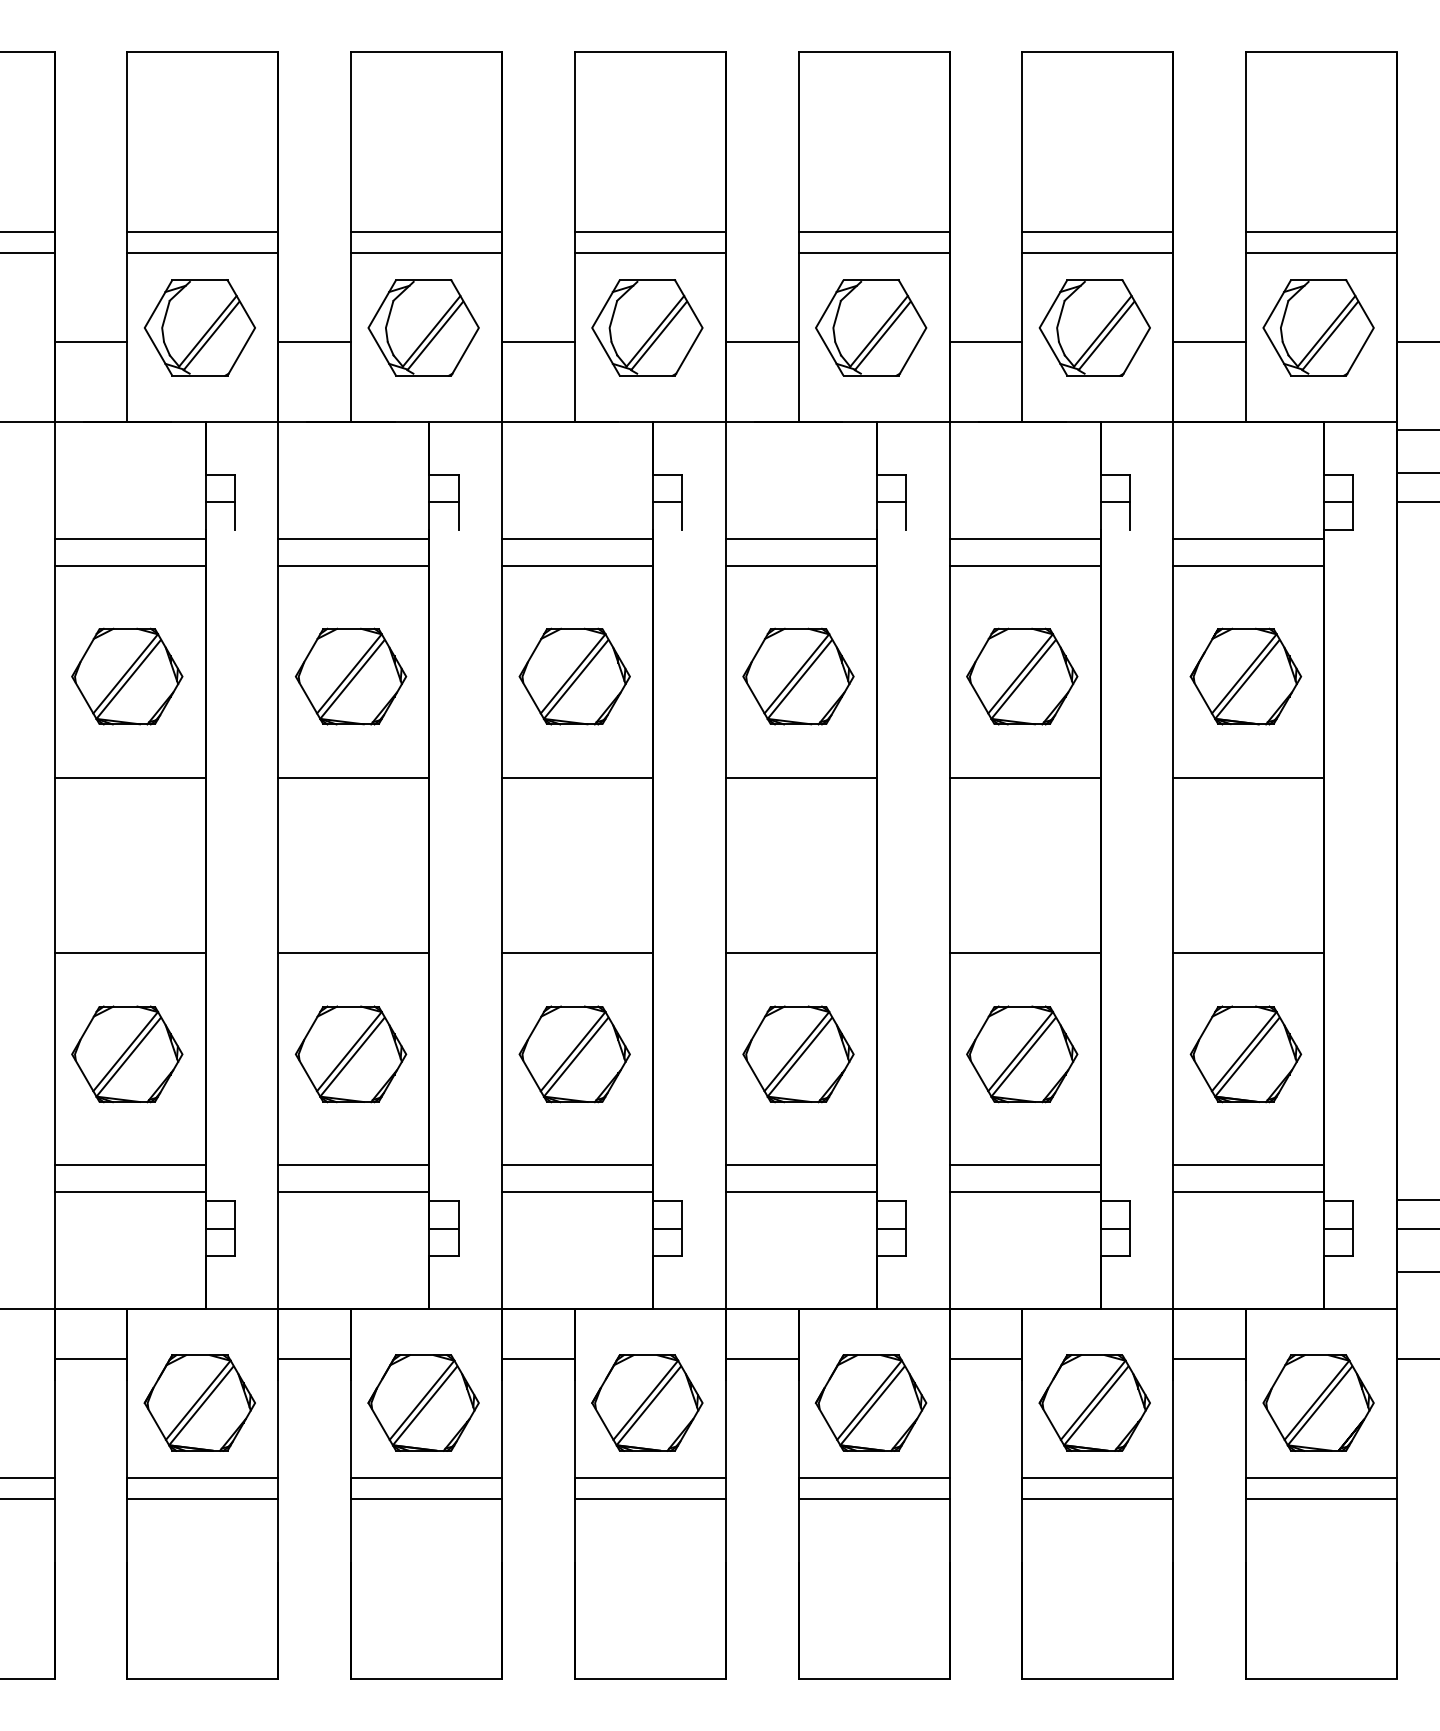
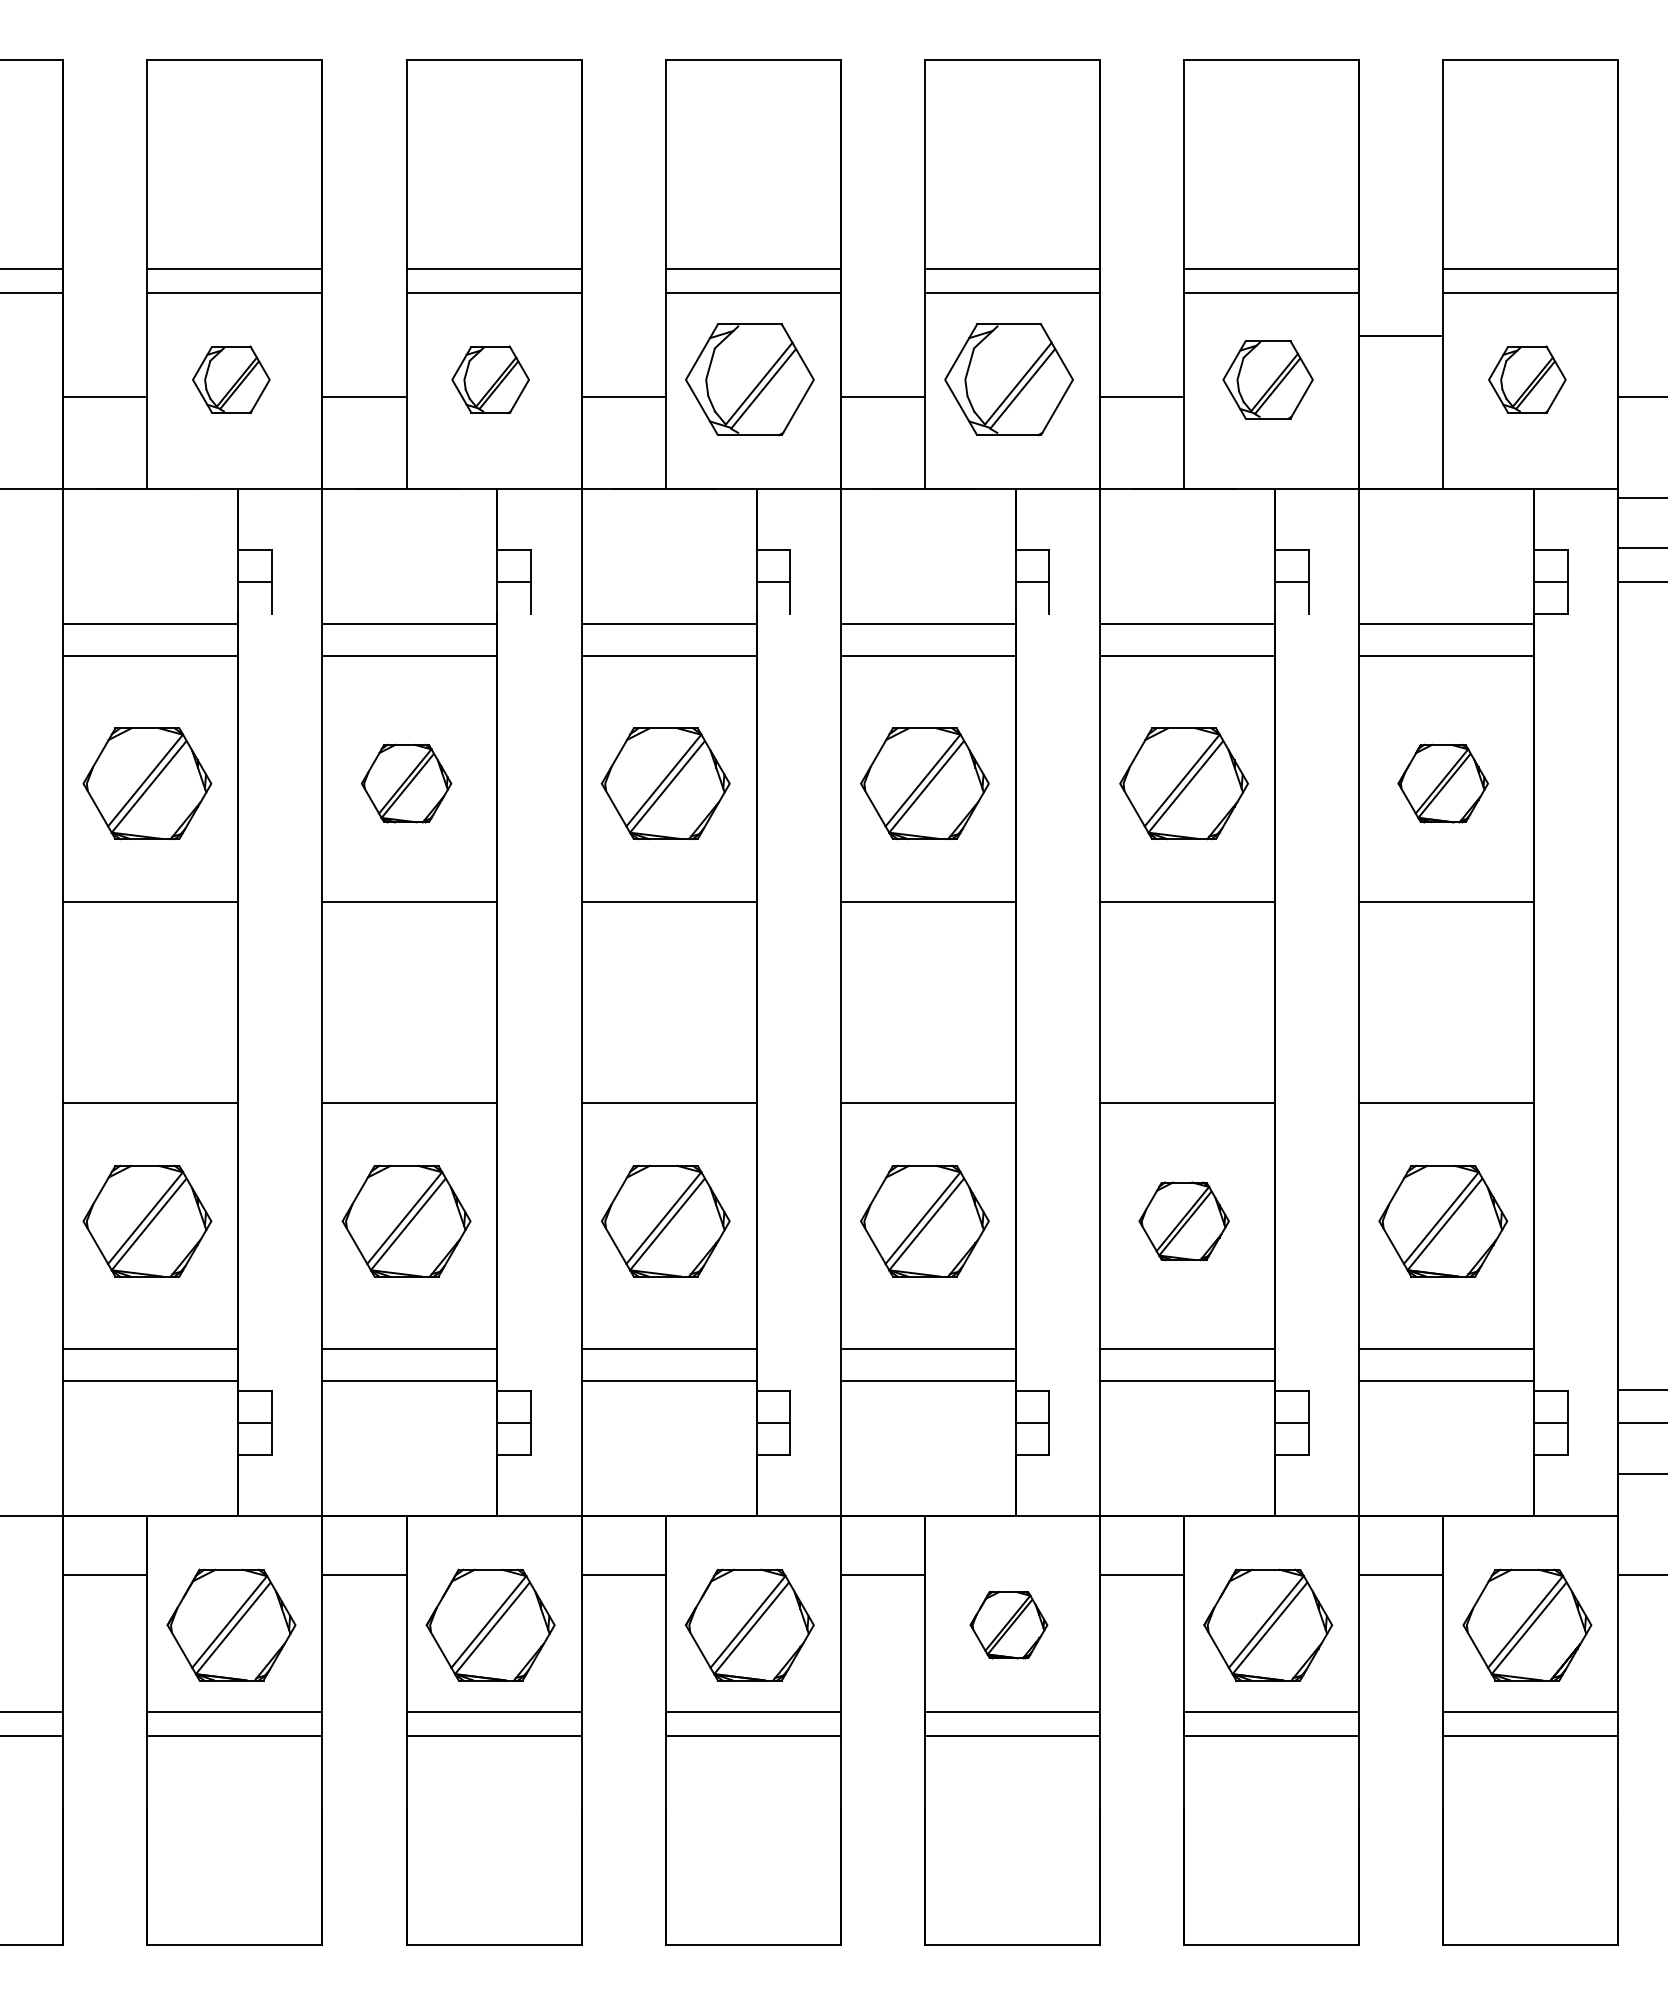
part: (199, 327) -> (231, 379), size x0.6
part: (423, 327) -> (490, 379), size x0.6
part: (1094, 327) -> (1267, 379), size x0.7
part: (1318, 327) -> (1527, 379), size x0.6
line: (1209, 342) -> (1401, 336), moved
part: (350, 676) -> (405, 783), size x0.7
part: (1245, 676) -> (1442, 783), size x0.7
part: (1022, 1054) -> (1184, 1221), size x0.7
part: (870, 1402) -> (1008, 1624), size x0.6

